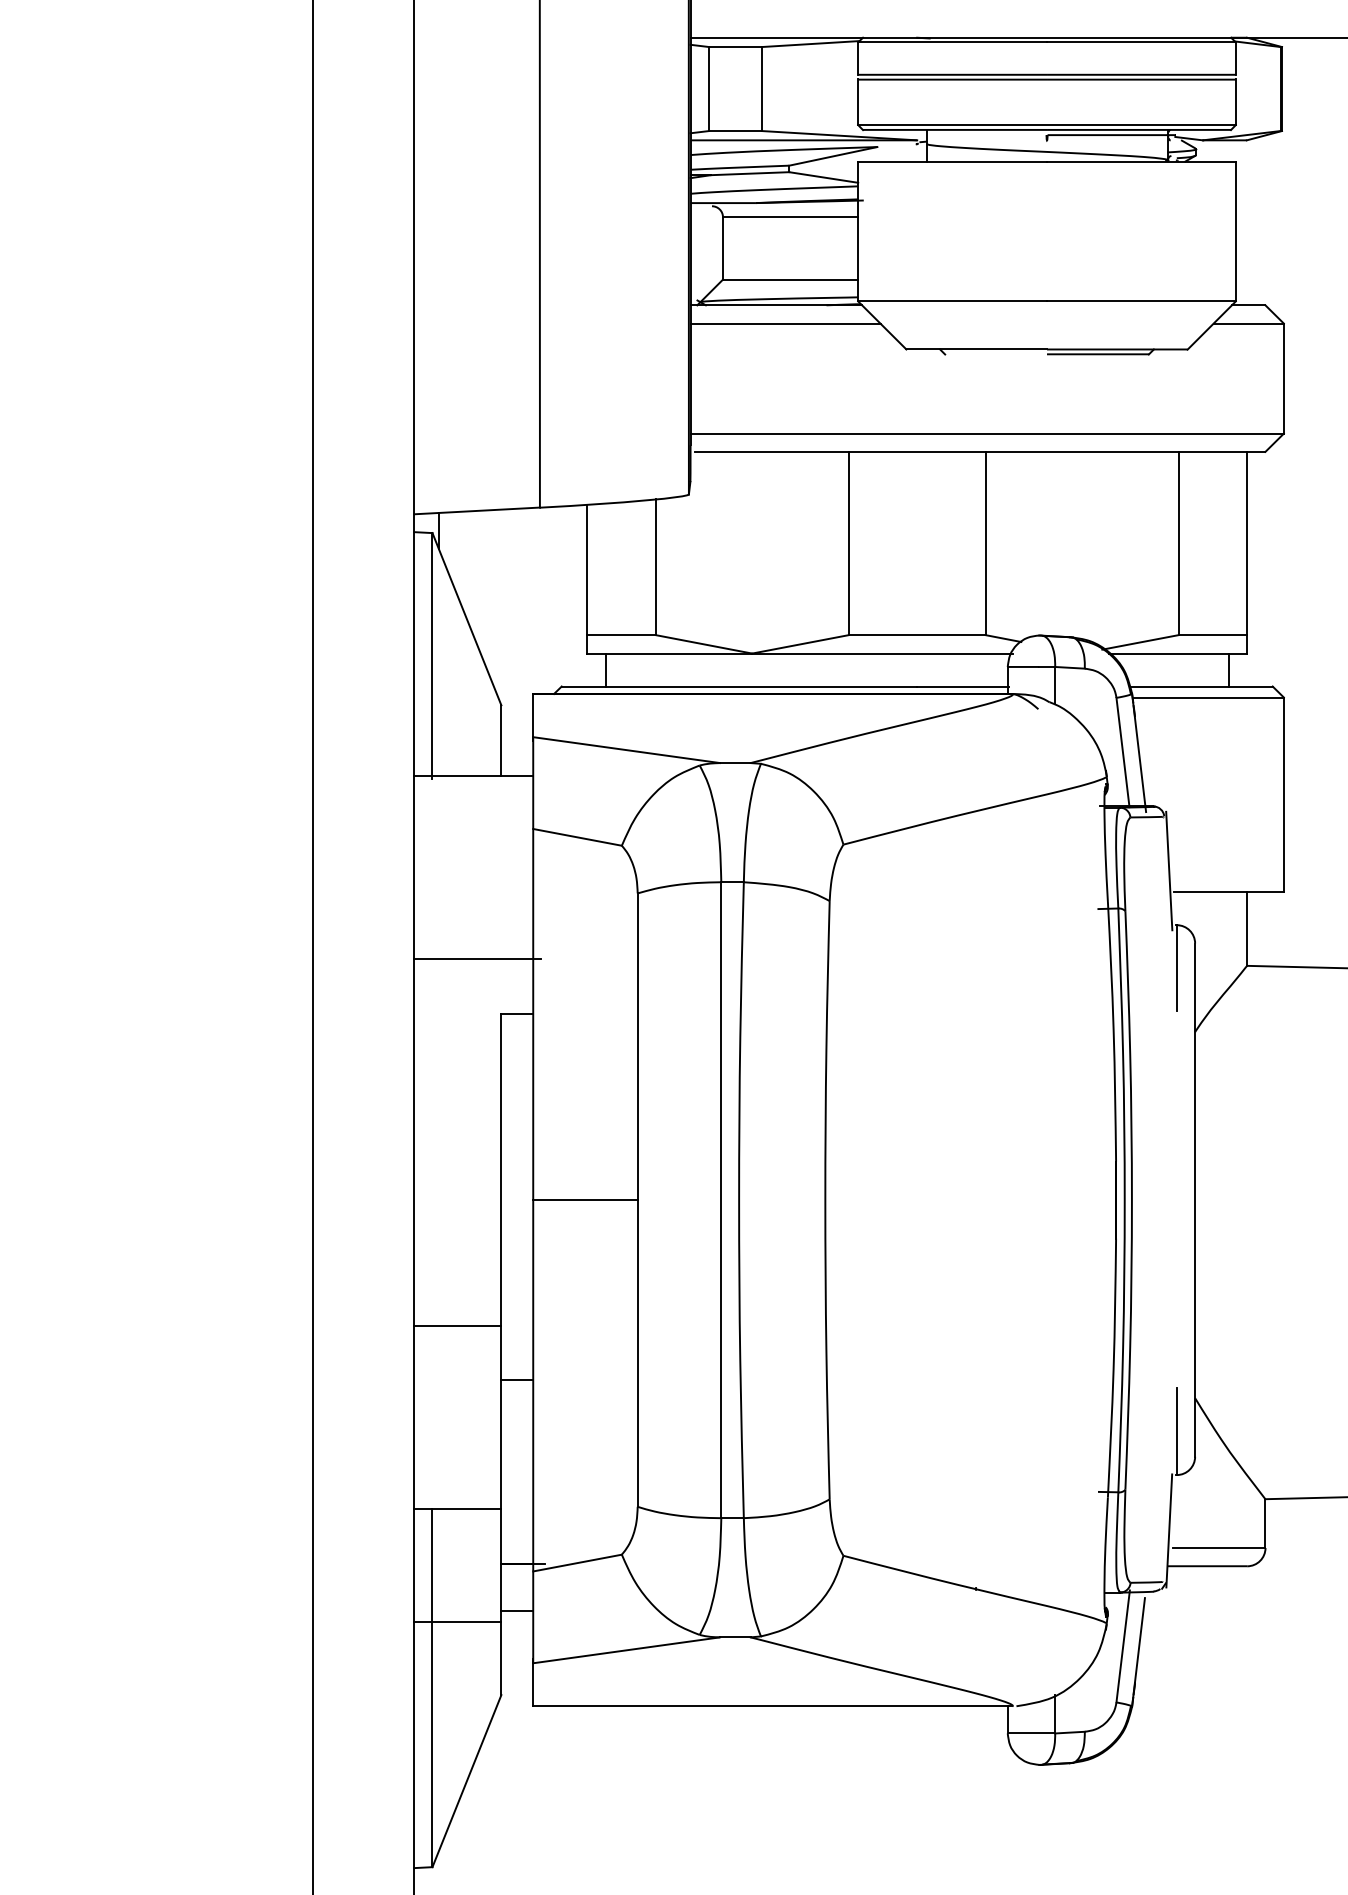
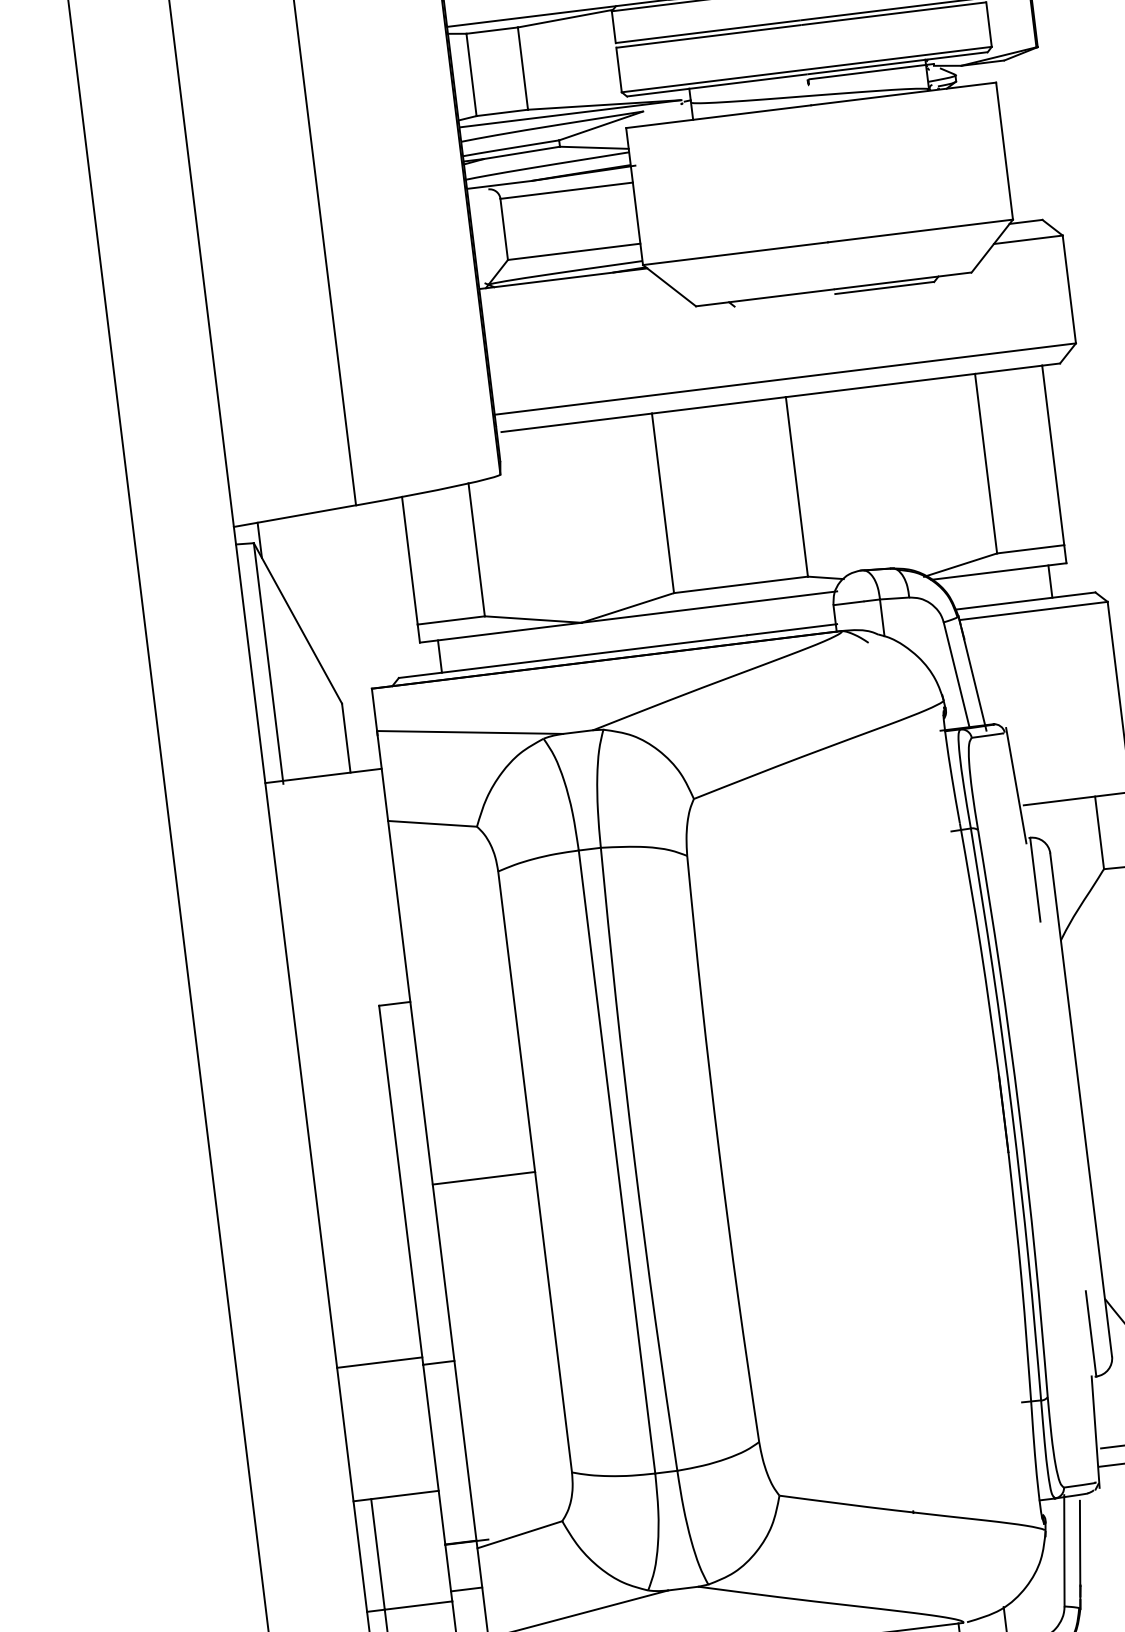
line: (785, 323) -> (574, 295), removed
line: (477, 958) -> (349, 954), removed
line: (457, 1325) -> (379, 1362), moved

